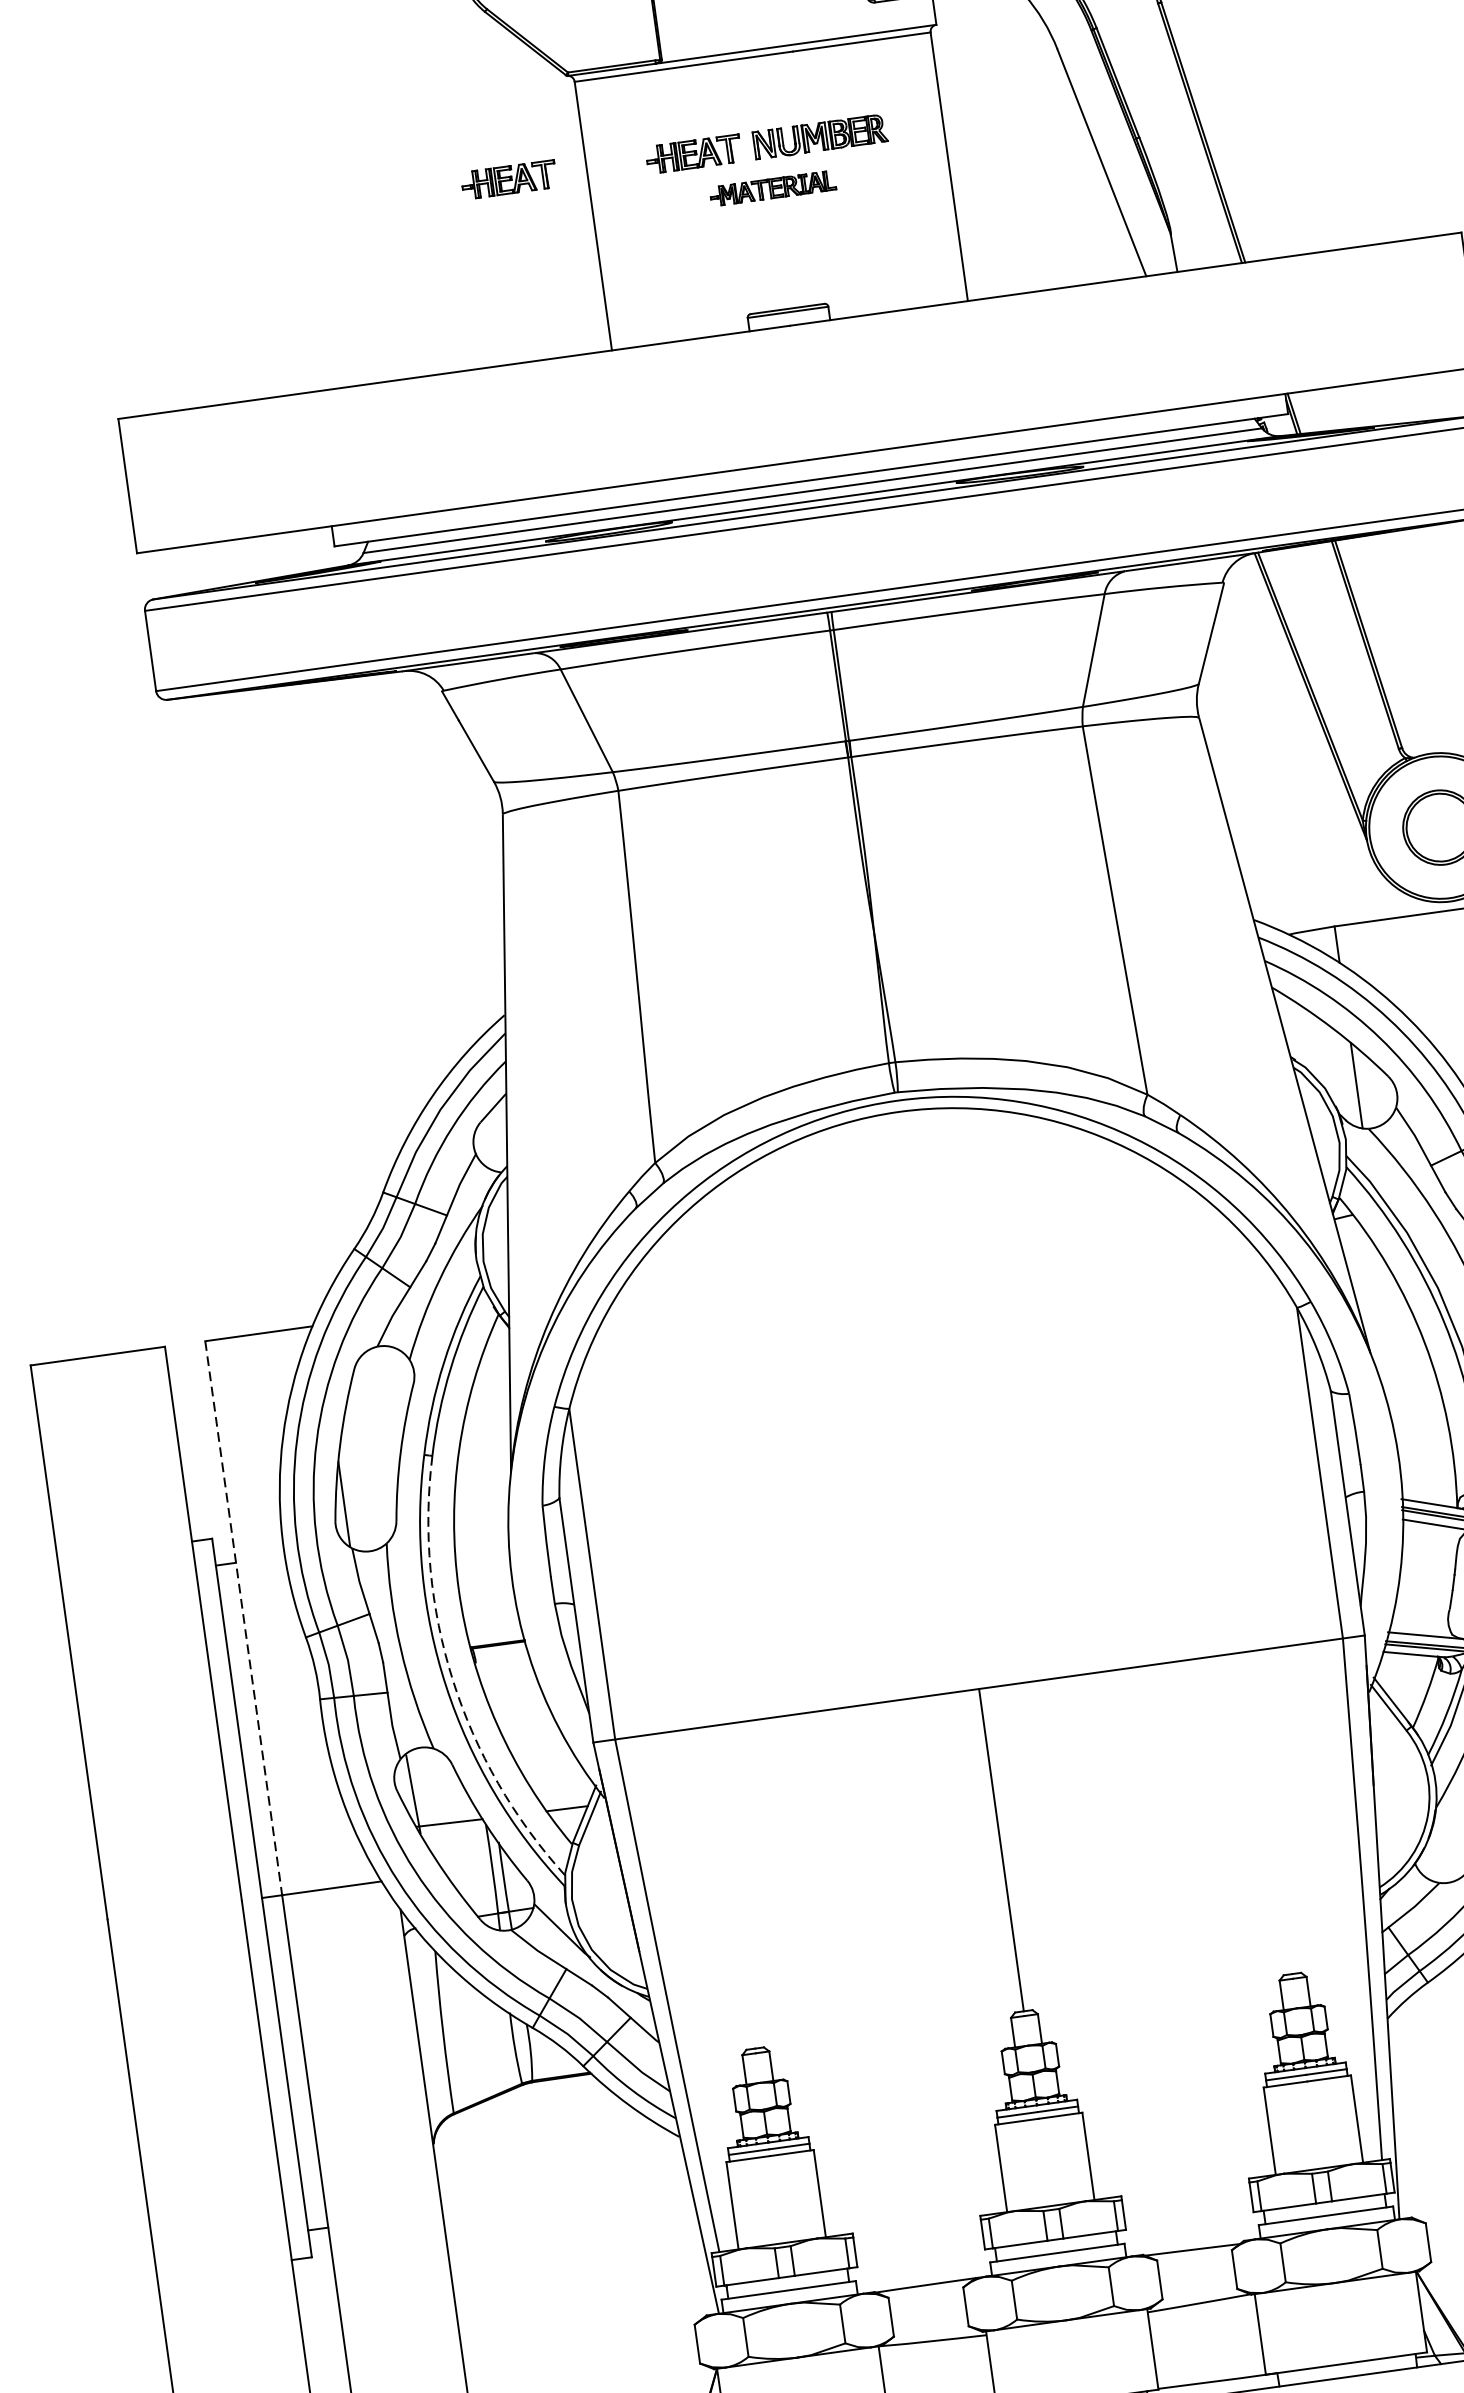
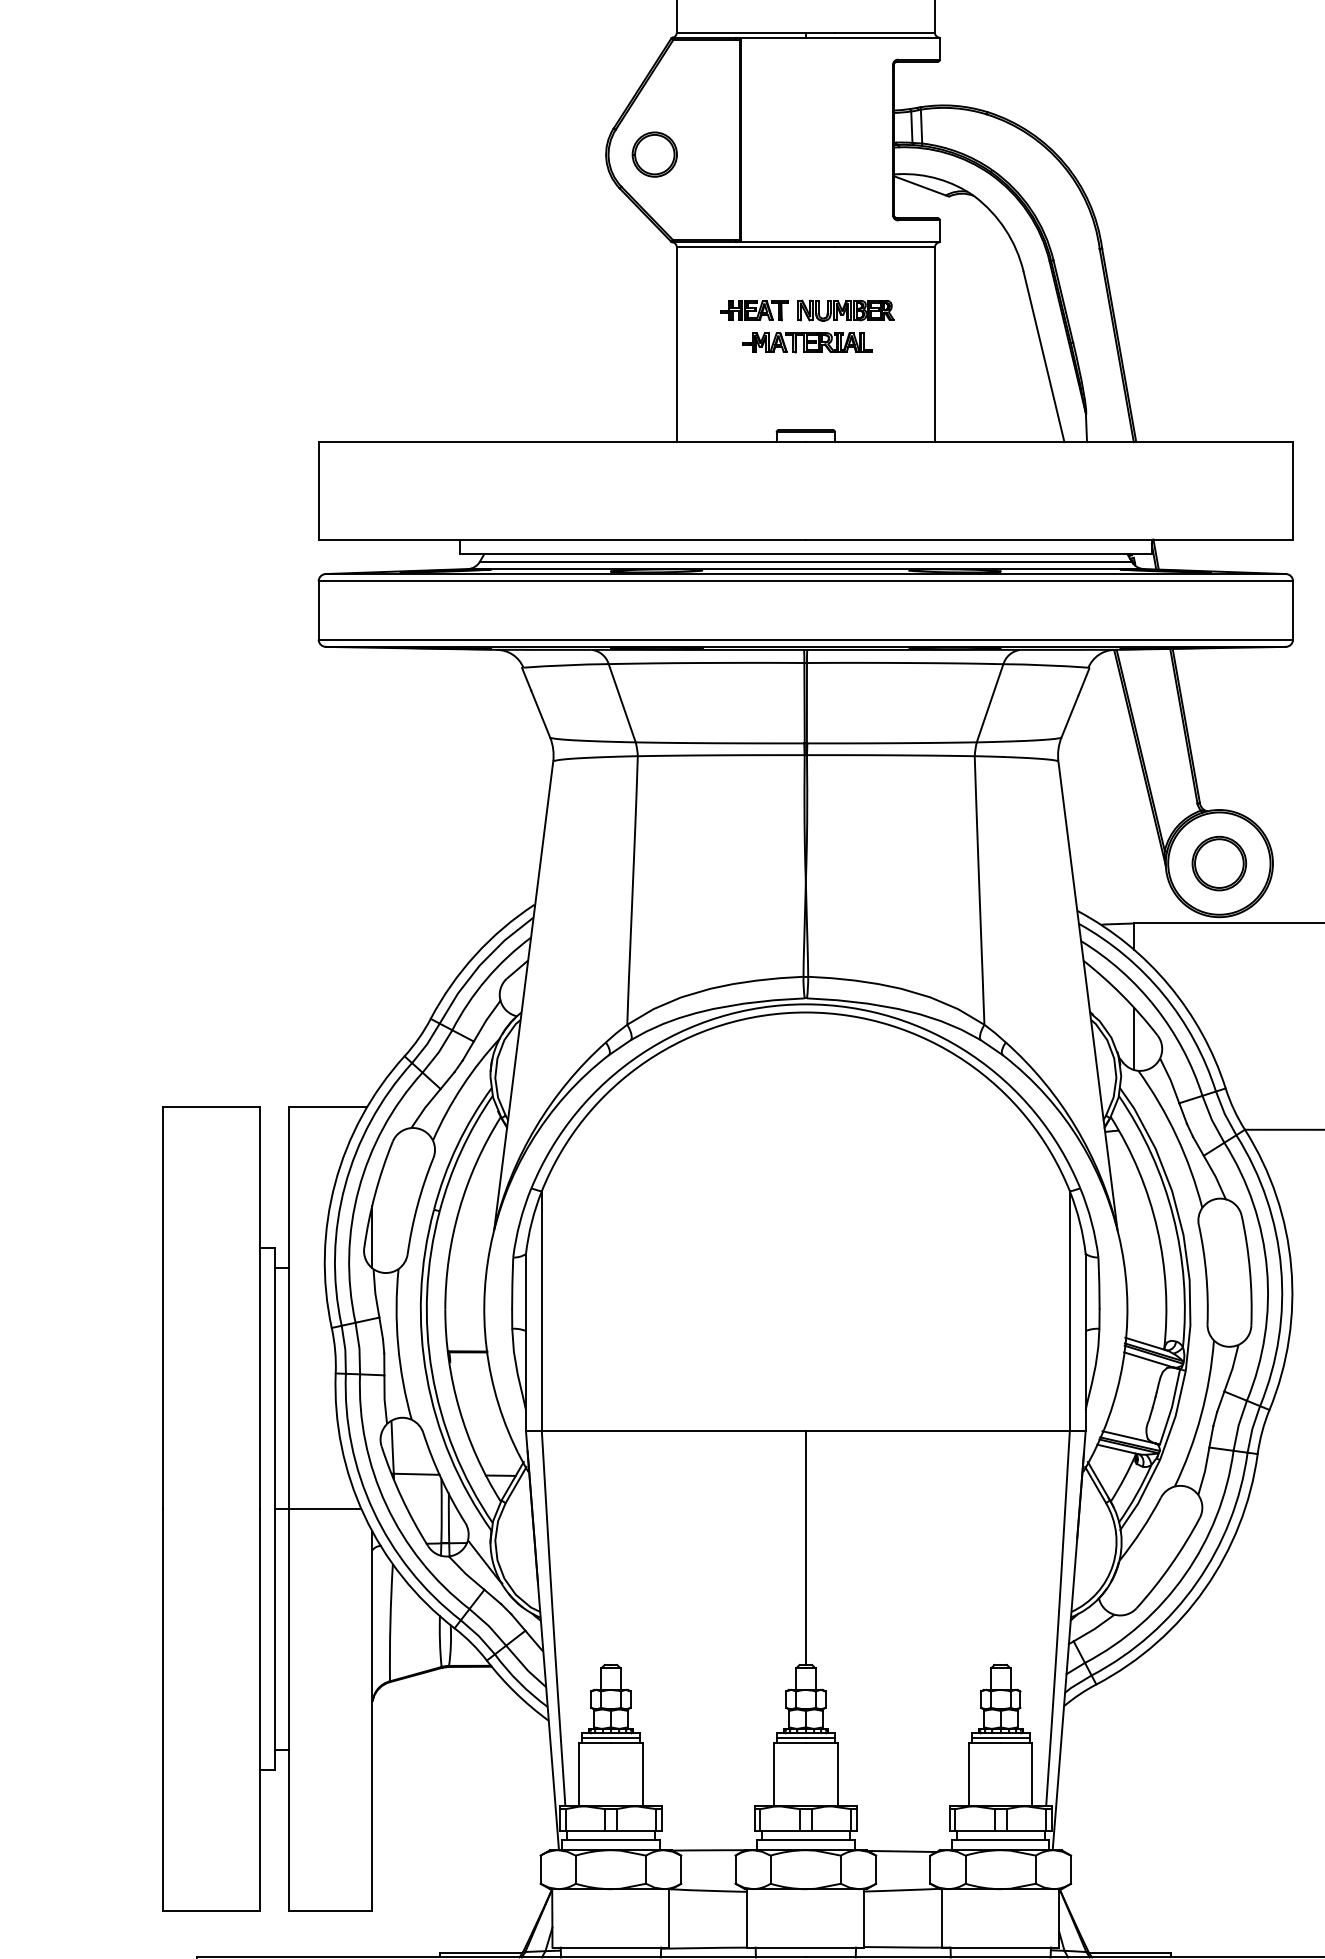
part: (509, 179) -> (620, 310), removed
part: (773, 188) -> (807, 342), size x1.43
line: (243, 1618) -> (289, 1308), dashed -> solid
arc: (453, 1679) -> (432, 1372), dashed -> solid

